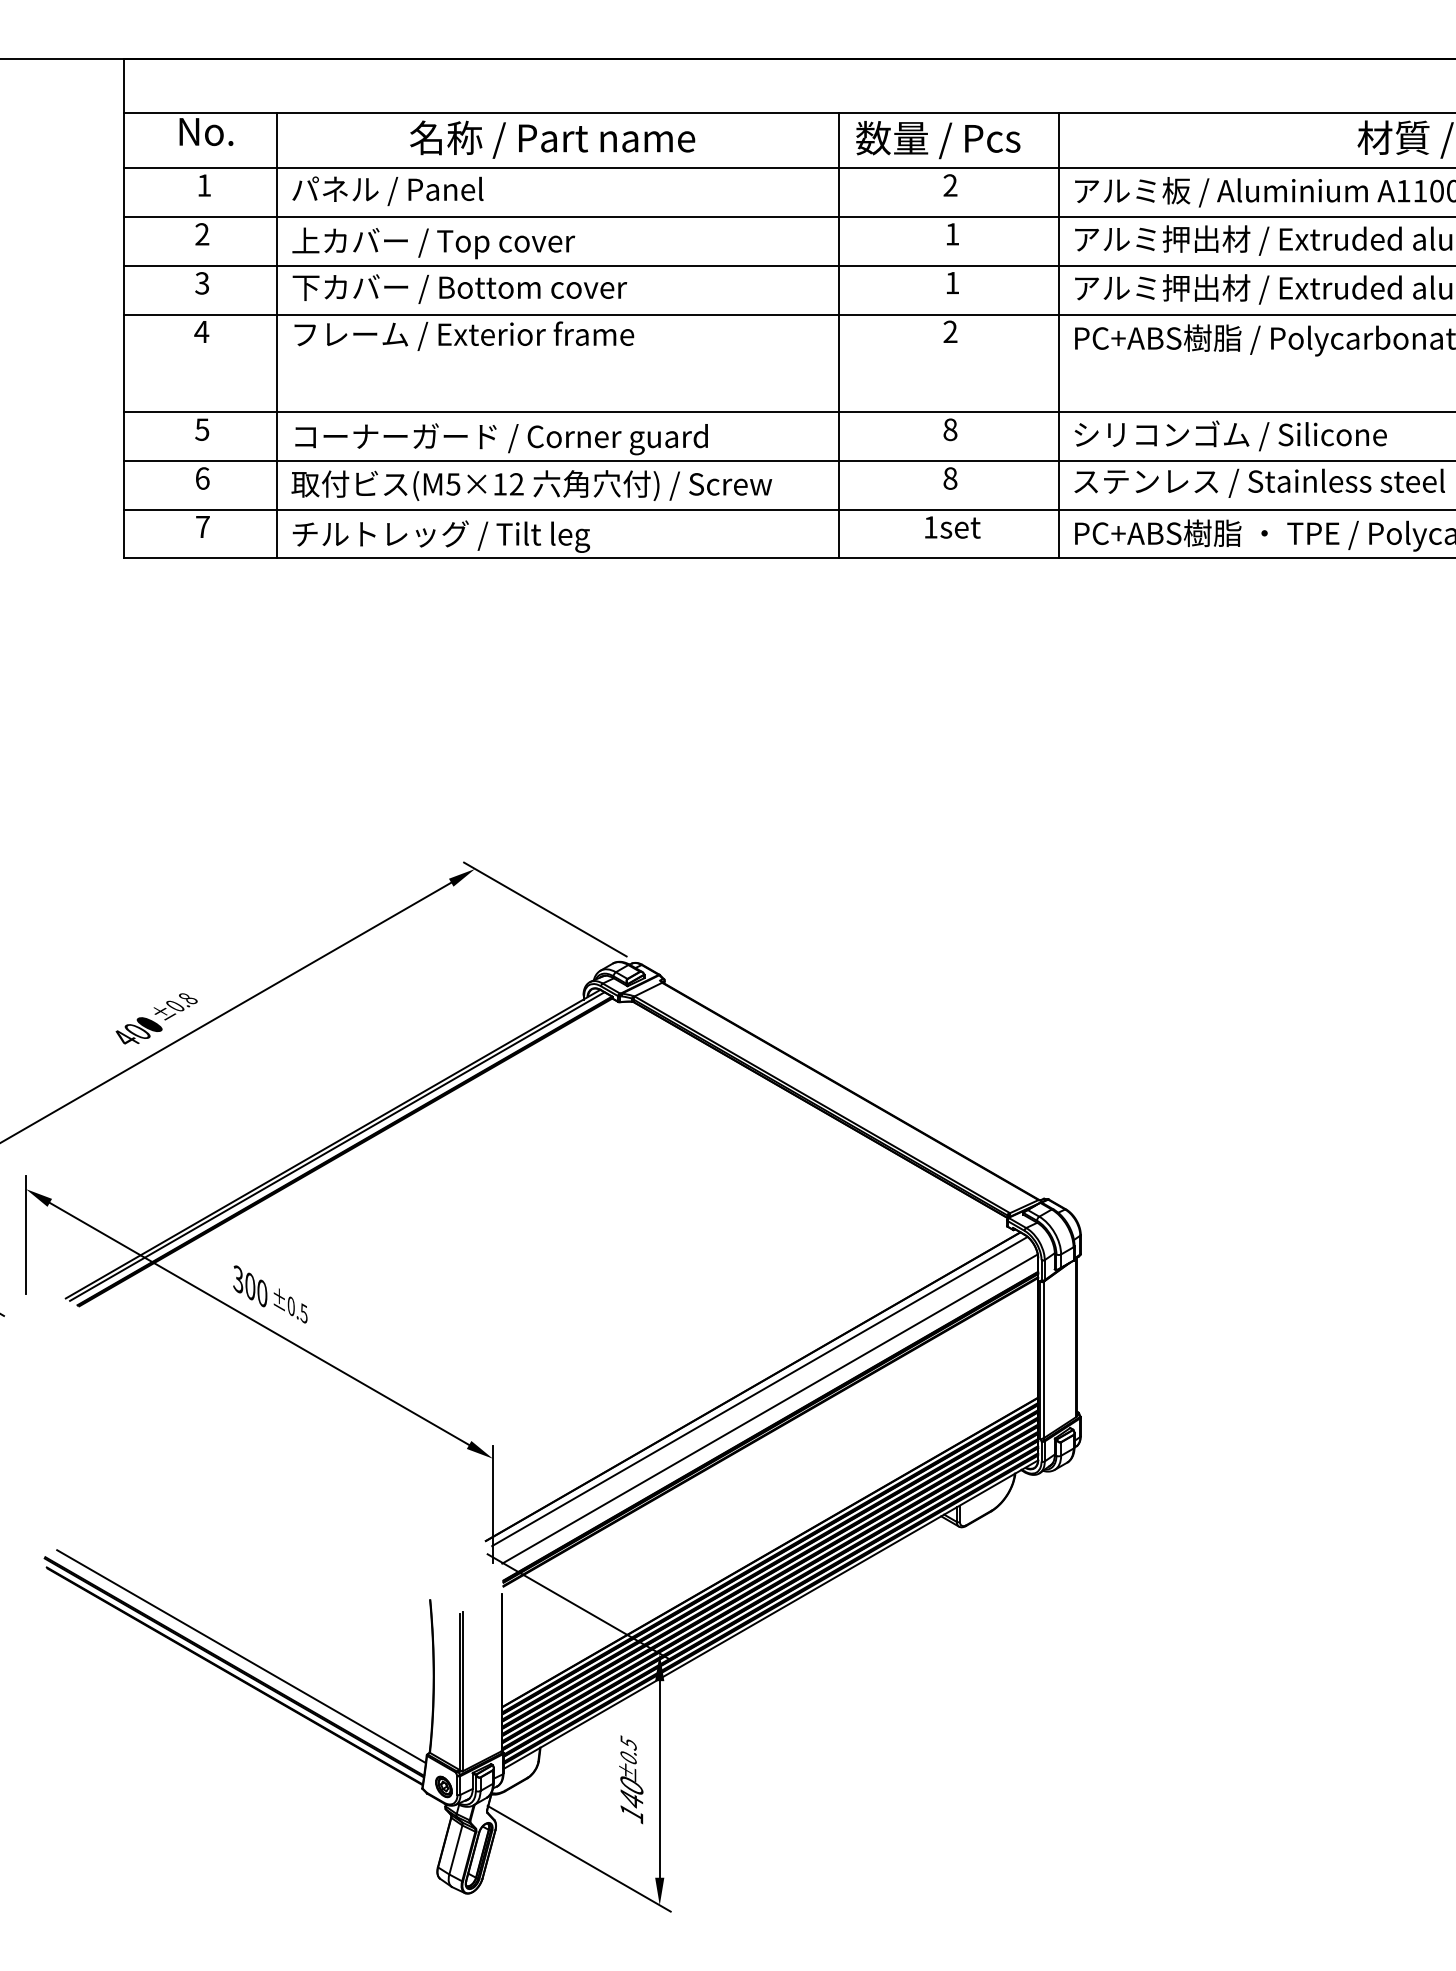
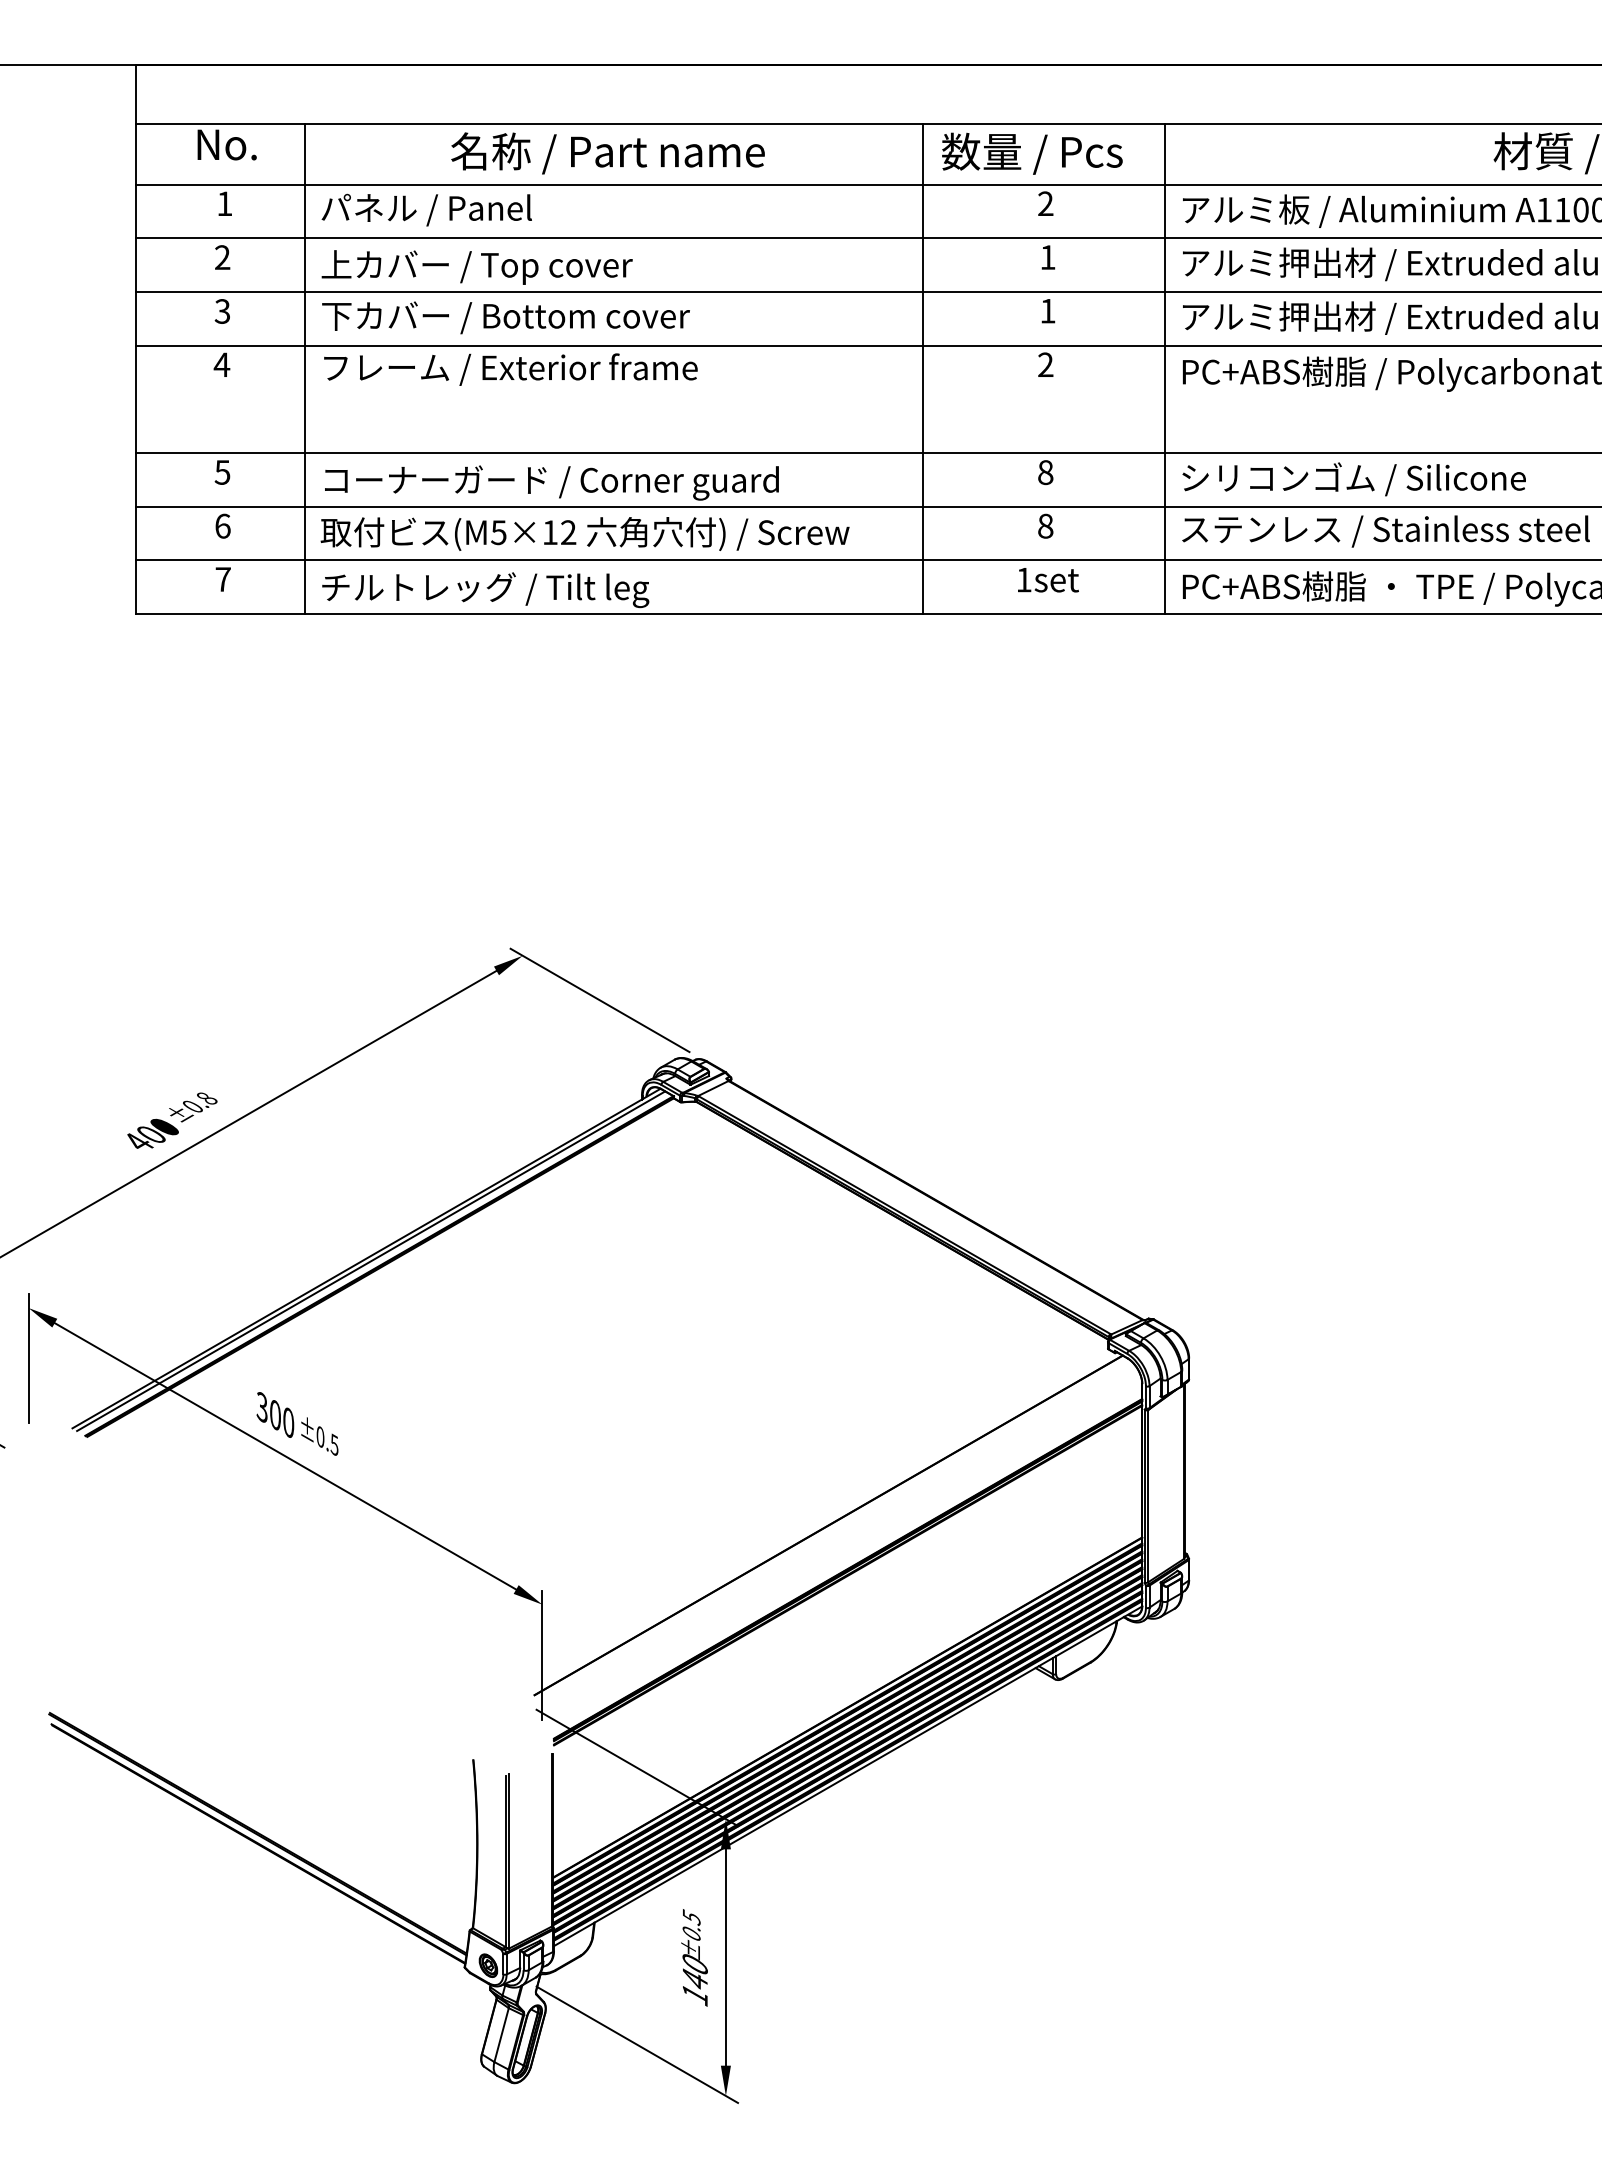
line: (759, 1391) -> (835, 1530), removed
line: (769, 1408) -> (846, 1549), removed
line: (241, 1656) -> (265, 1822), removed

